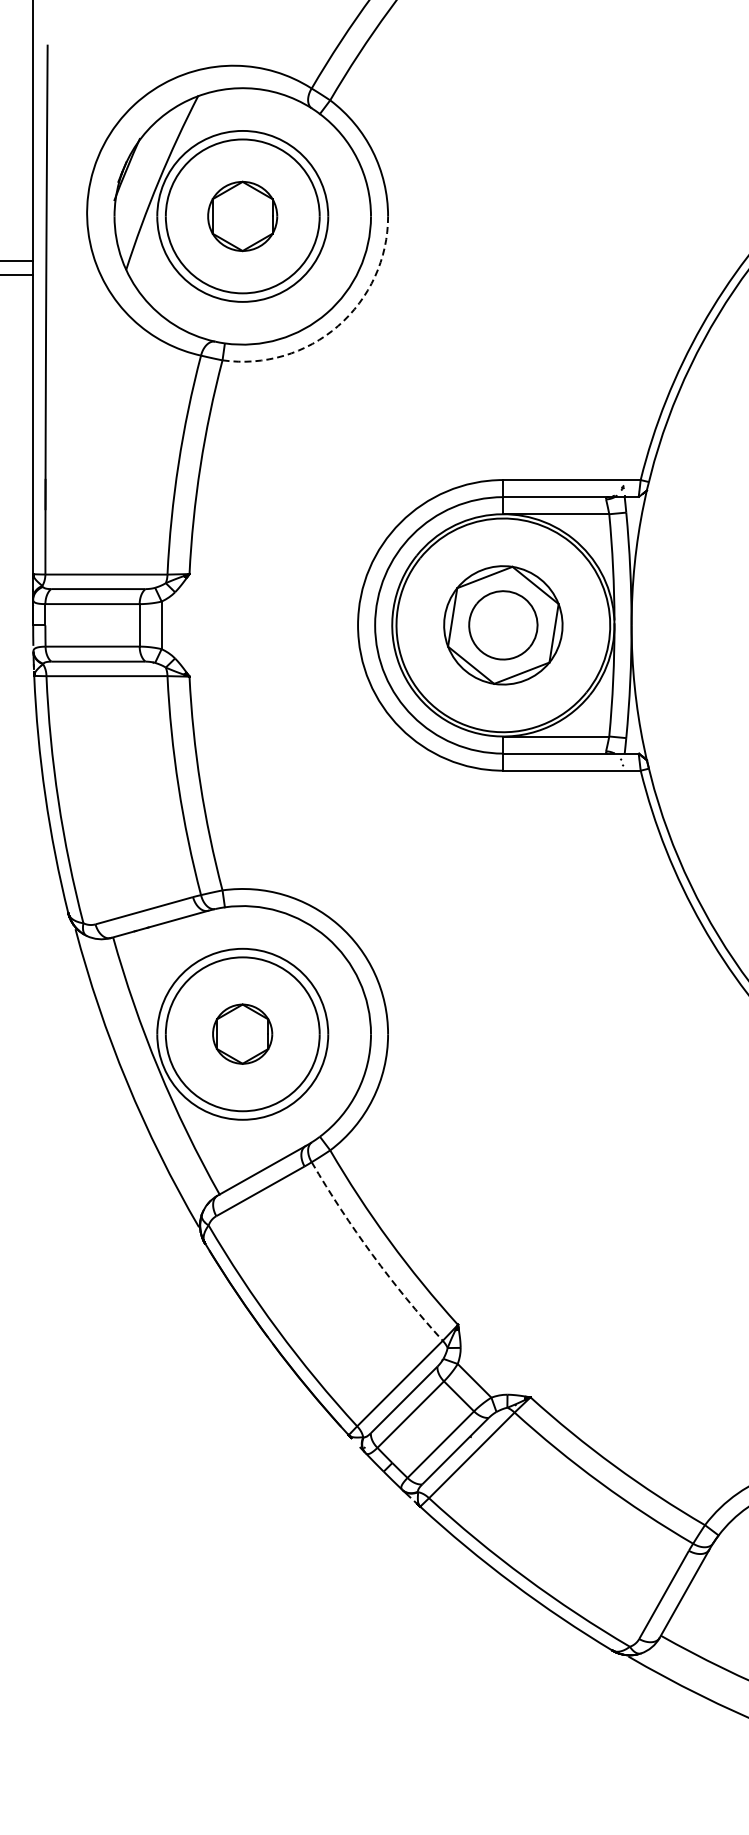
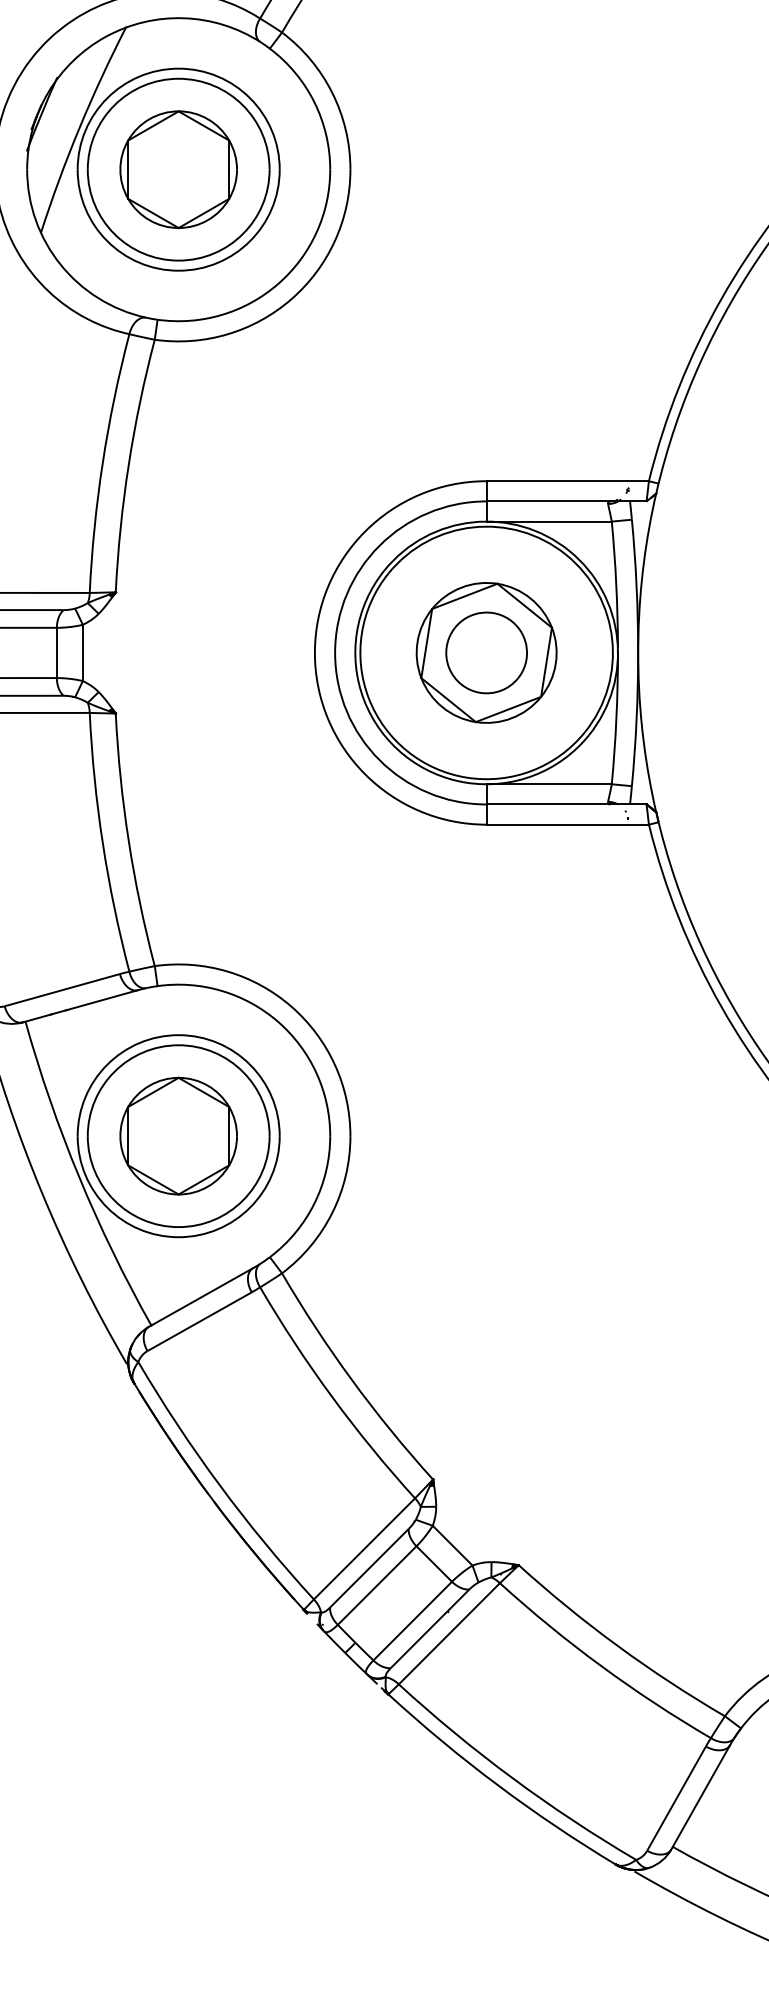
part: (242, 216) -> (178, 169), size x1.43
arc: (338, 326) -> (291, 299), dashed -> solid
part: (242, 1033) -> (178, 1135), size x1.67
arc: (372, 1254) -> (331, 1396), dashed -> solid

